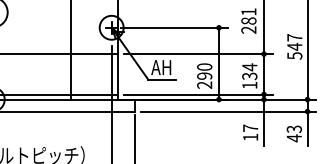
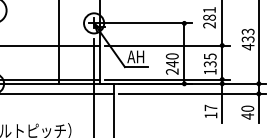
text: (294, 46) -> (247, 39), 547 -> 433
text: (250, 67) -> (210, 56), 134 -> 135
text: (203, 75) -> (171, 63), 290 -> 240
text: (294, 128) -> (247, 108), 43 -> 40

